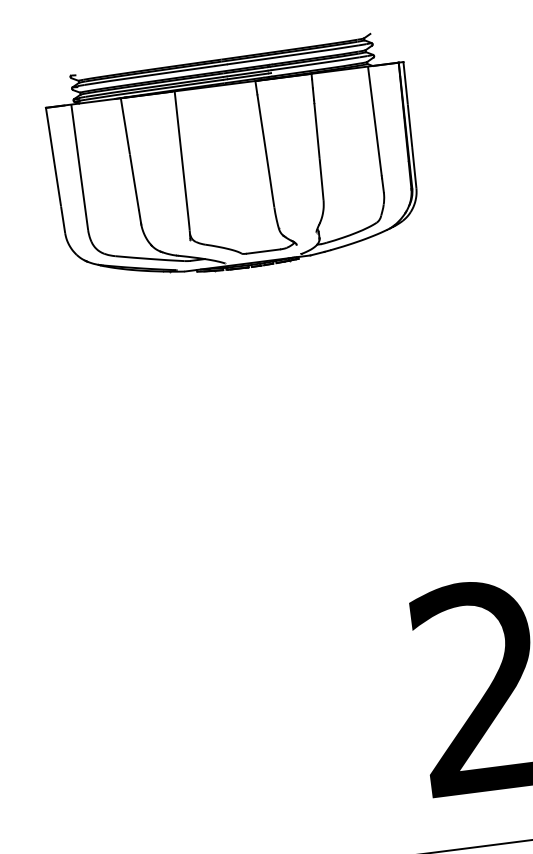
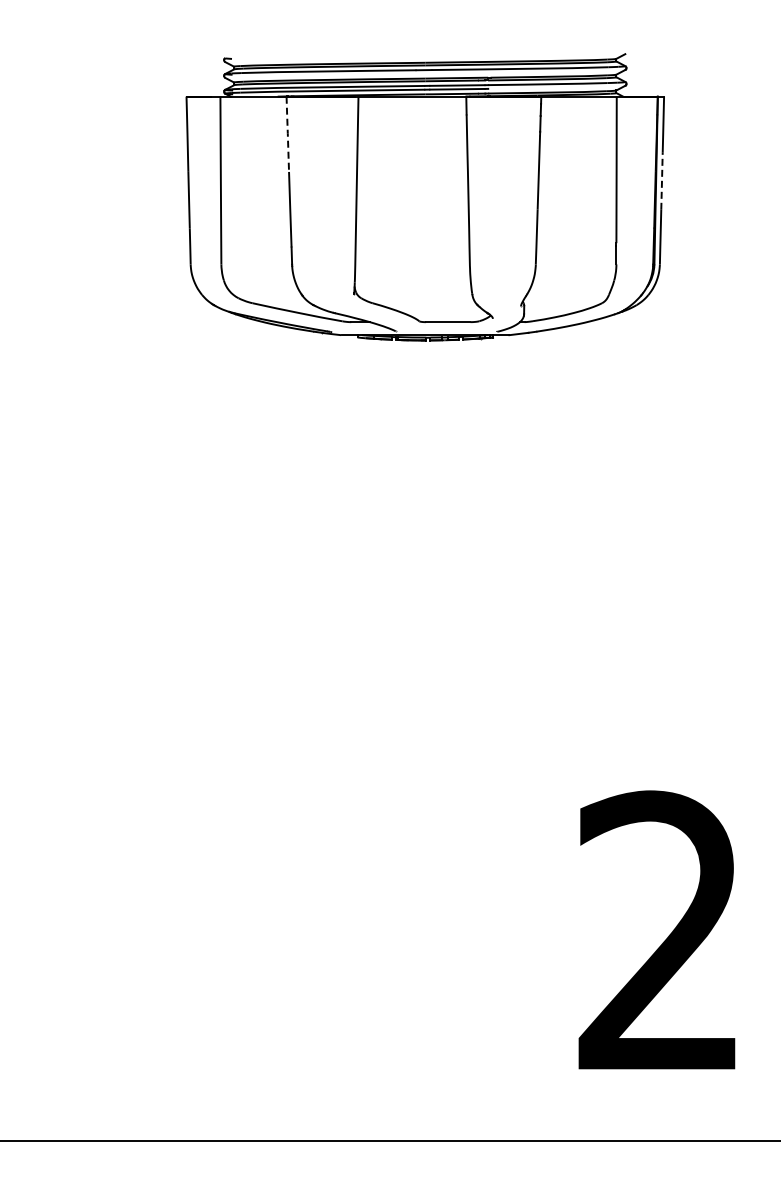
line: (125, 125) -> (287, 133), solid -> dashed
line: (409, 125) -> (661, 181), solid -> dashed

